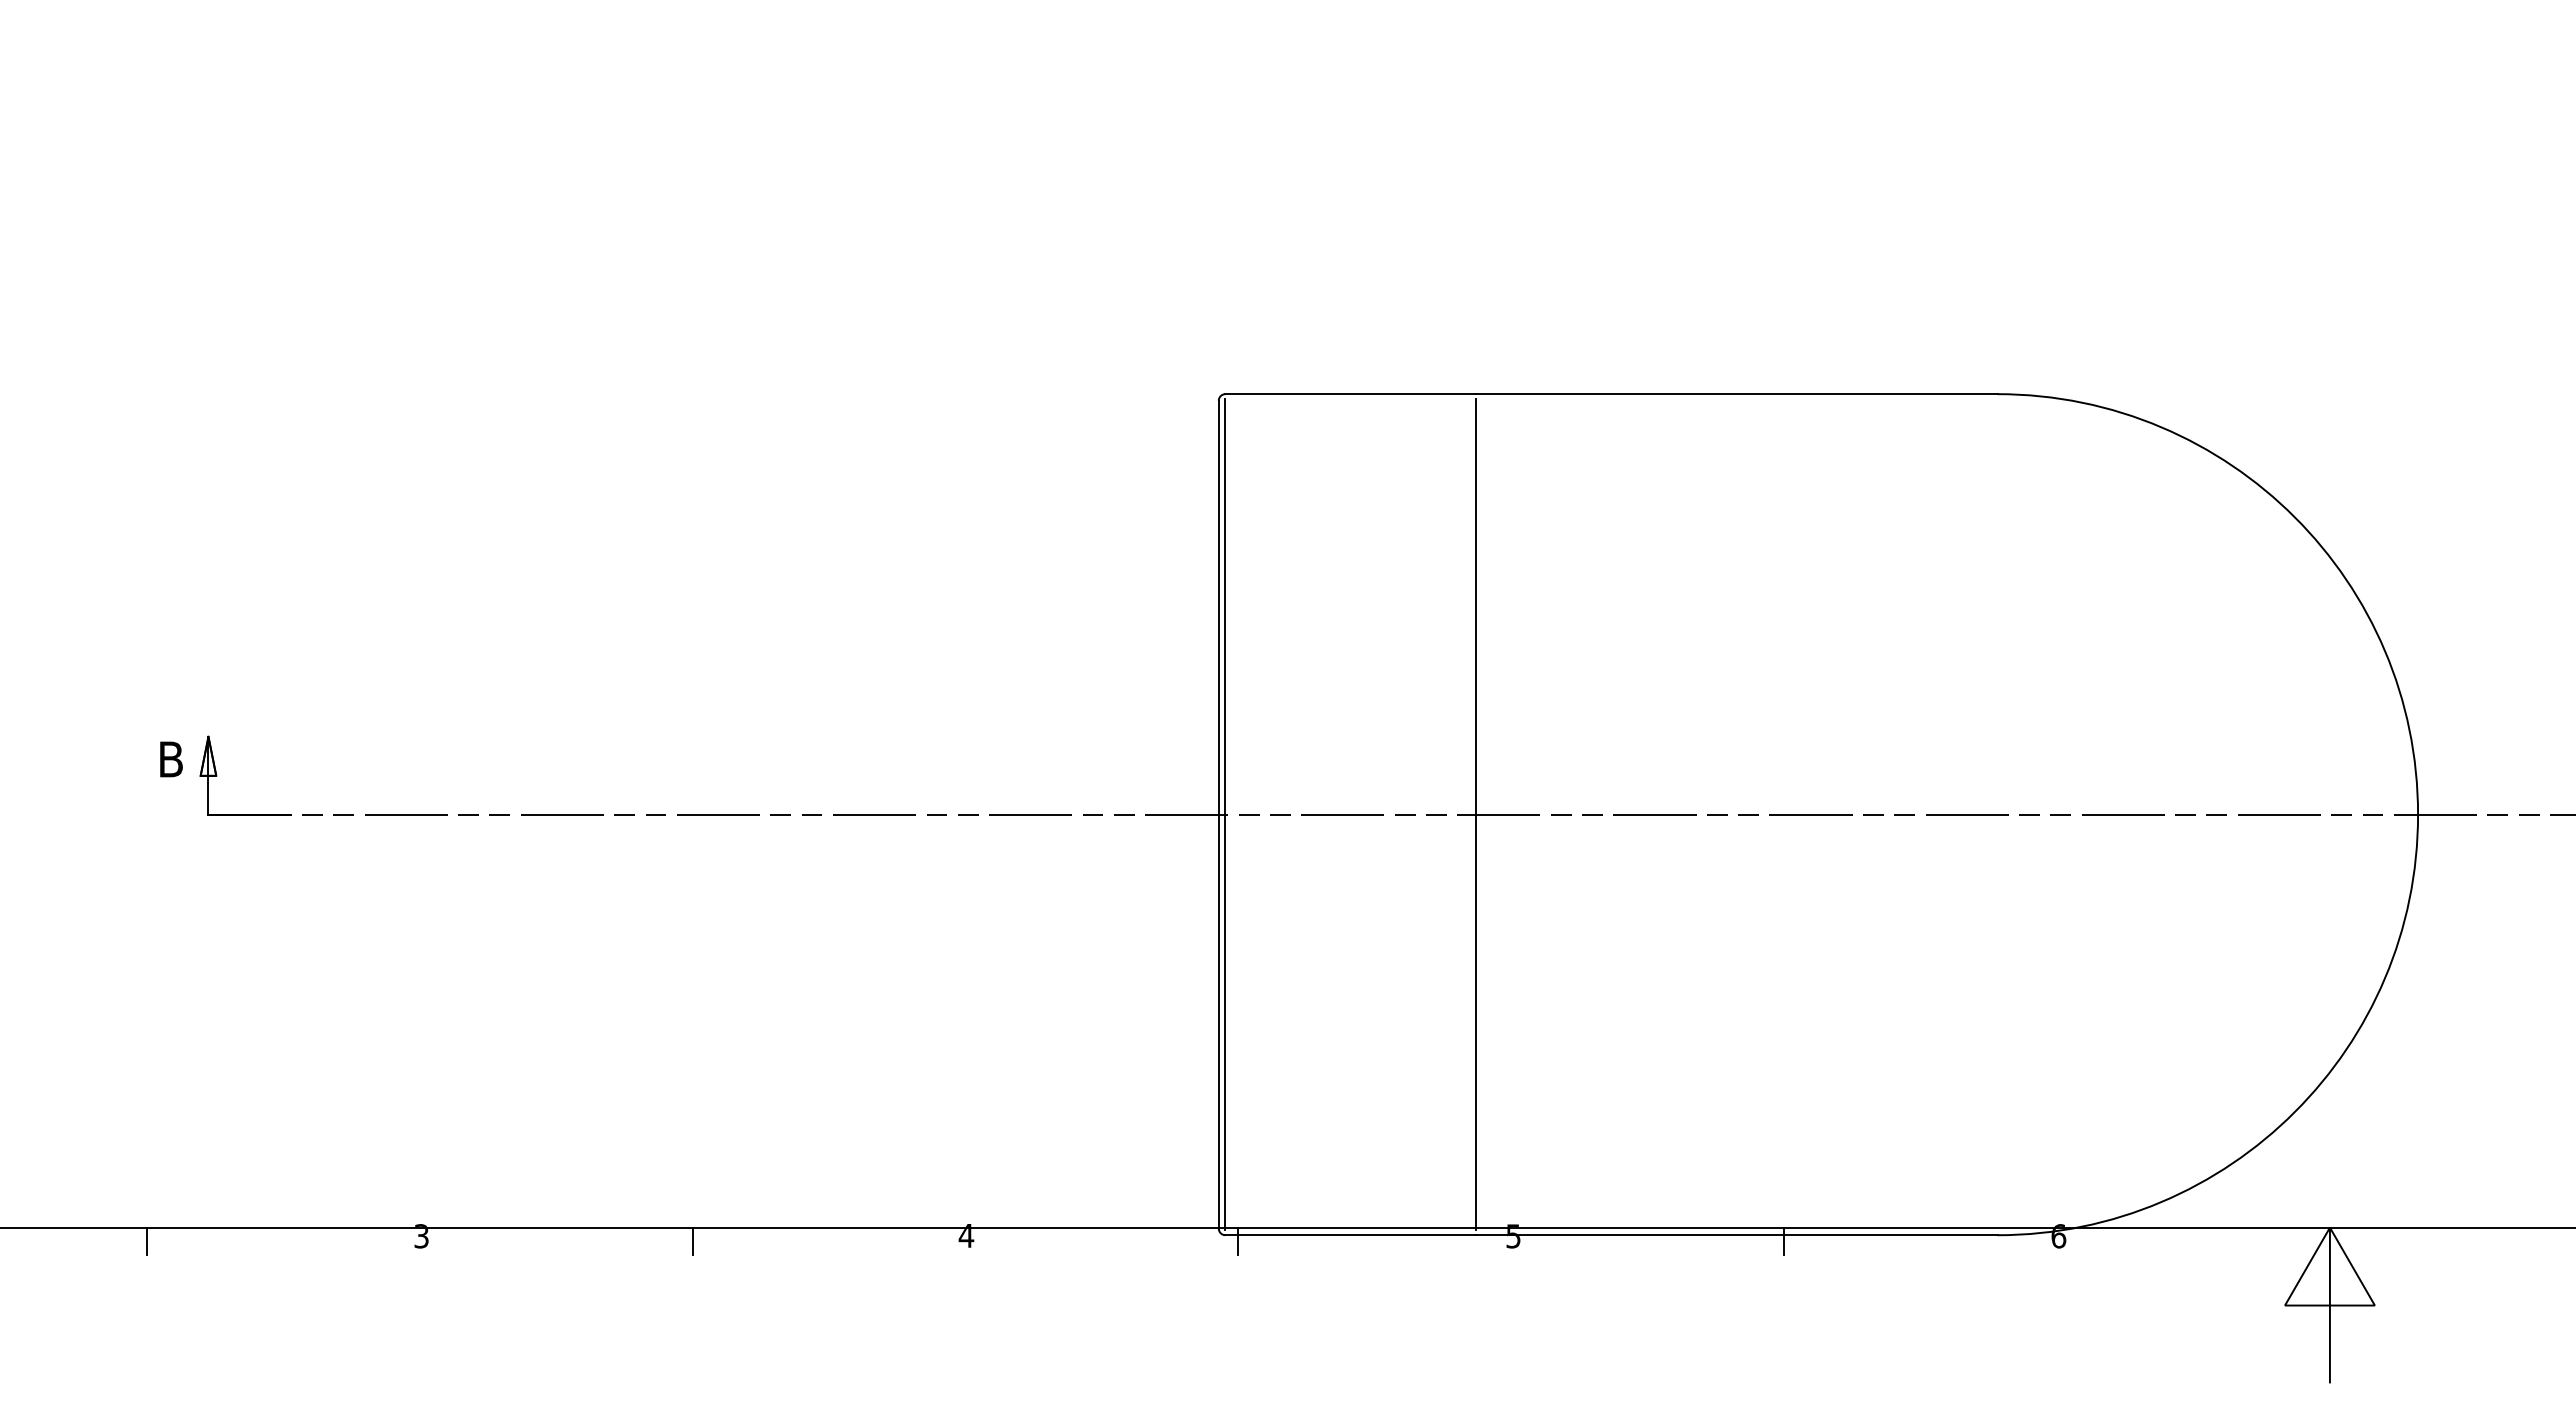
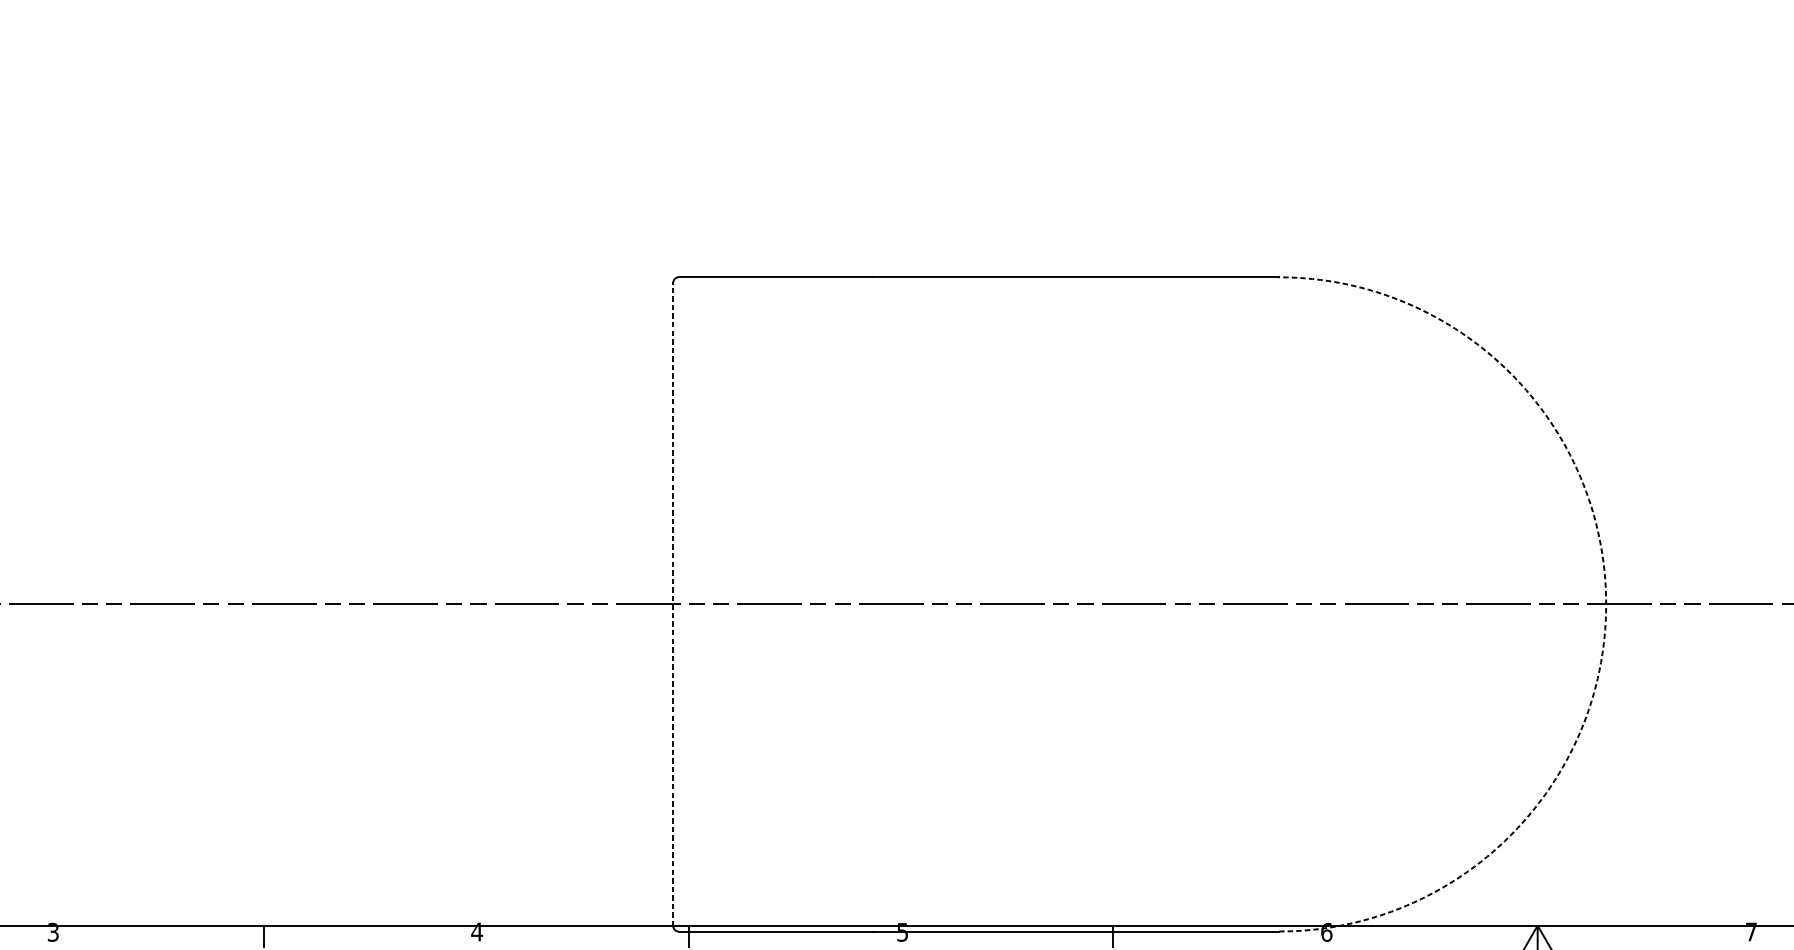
line: (1218, 814) -> (673, 604), solid -> dashed
line: (1225, 814) -> (678, 604), removed
line: (1475, 814) -> (873, 604), removed
arc: (2418, 814) -> (1606, 604), solid -> dashed

